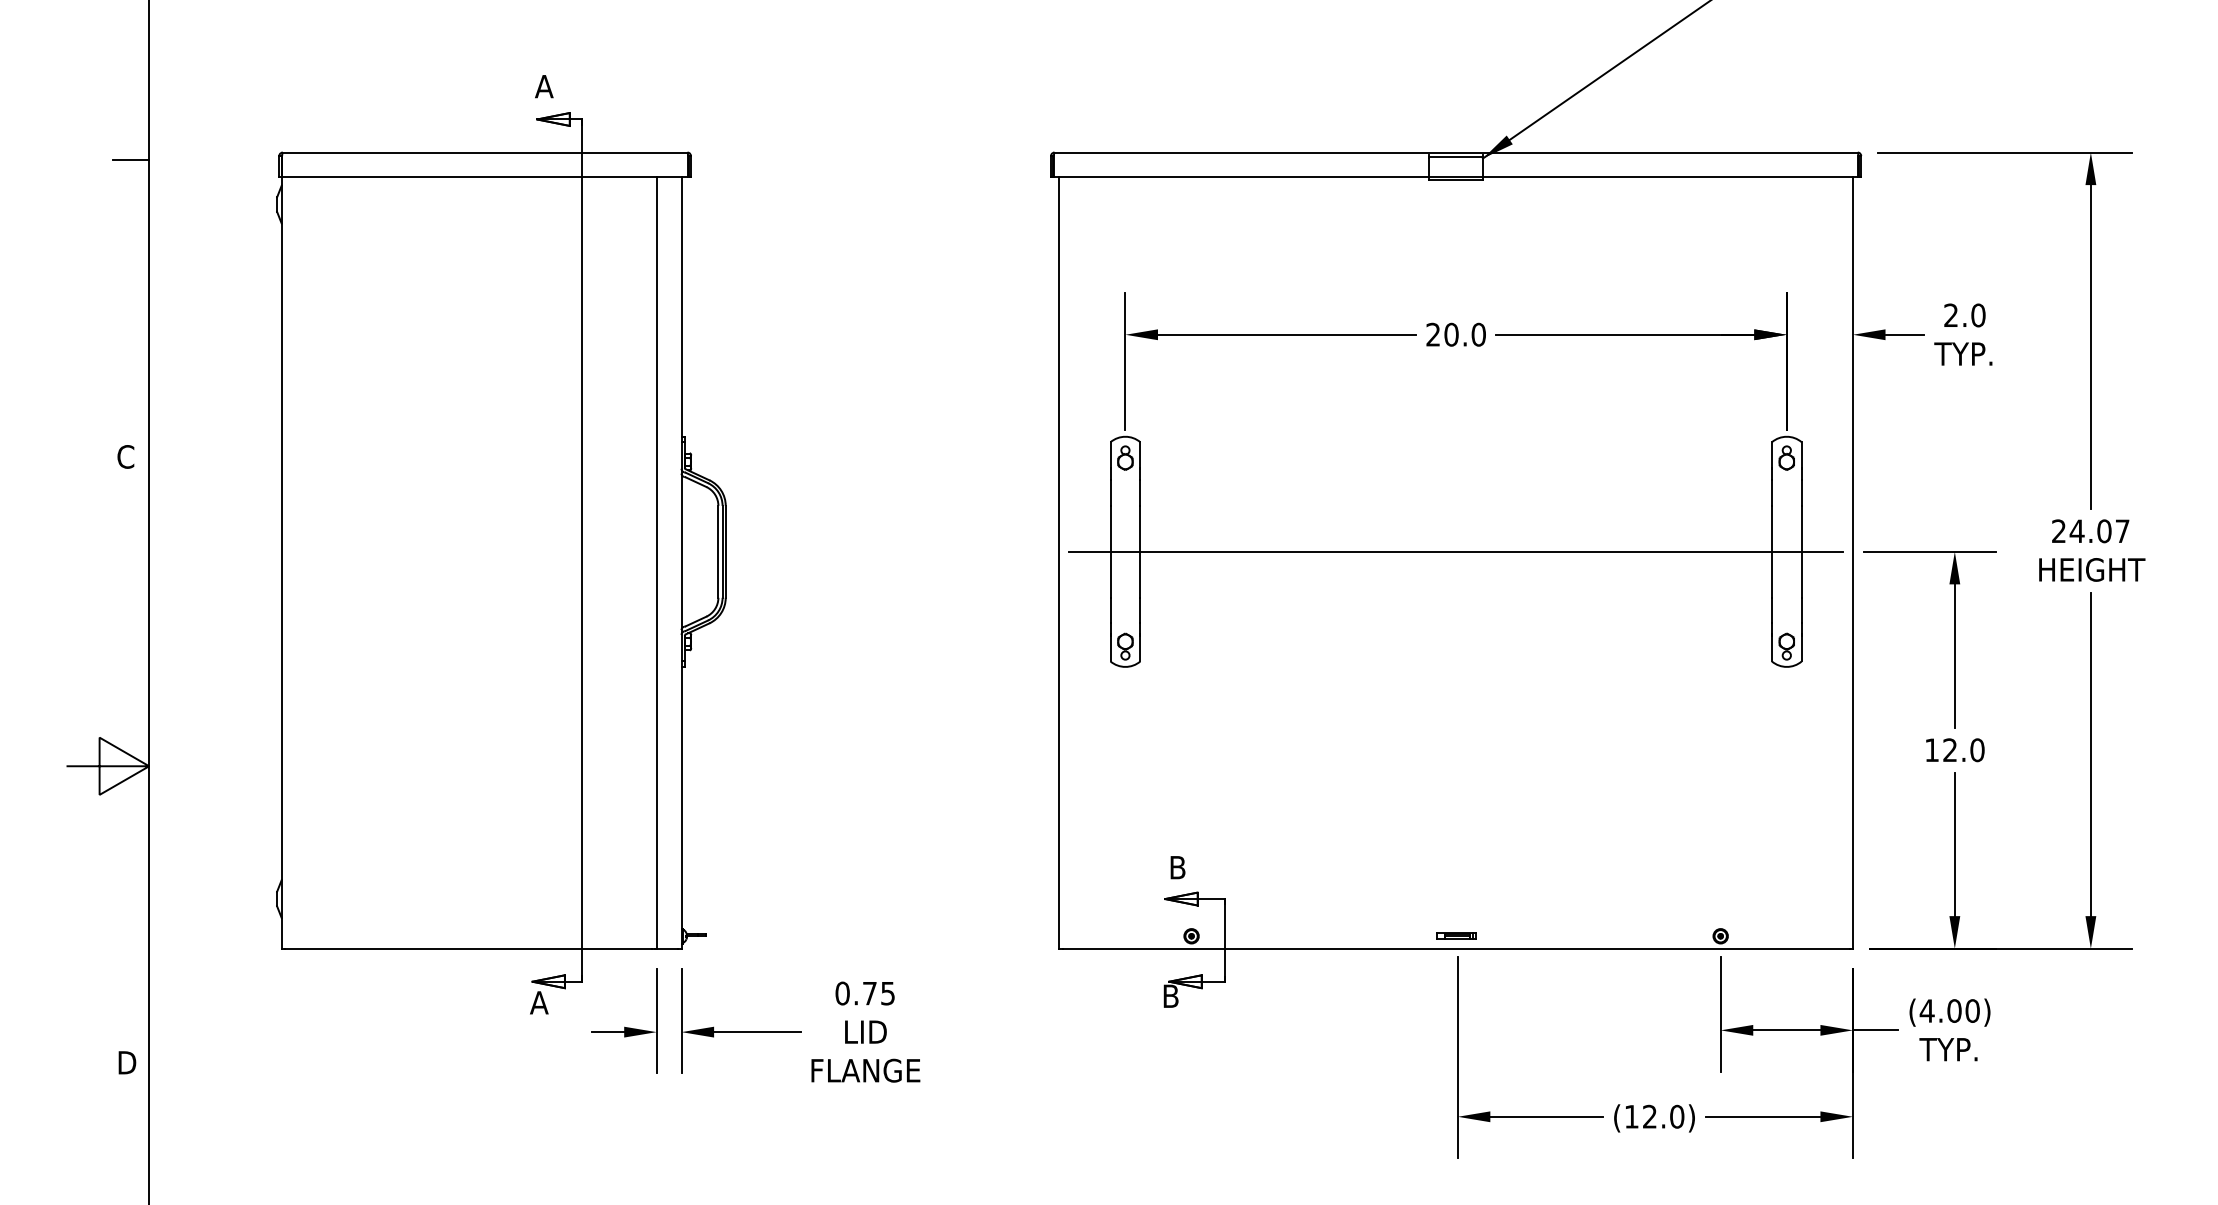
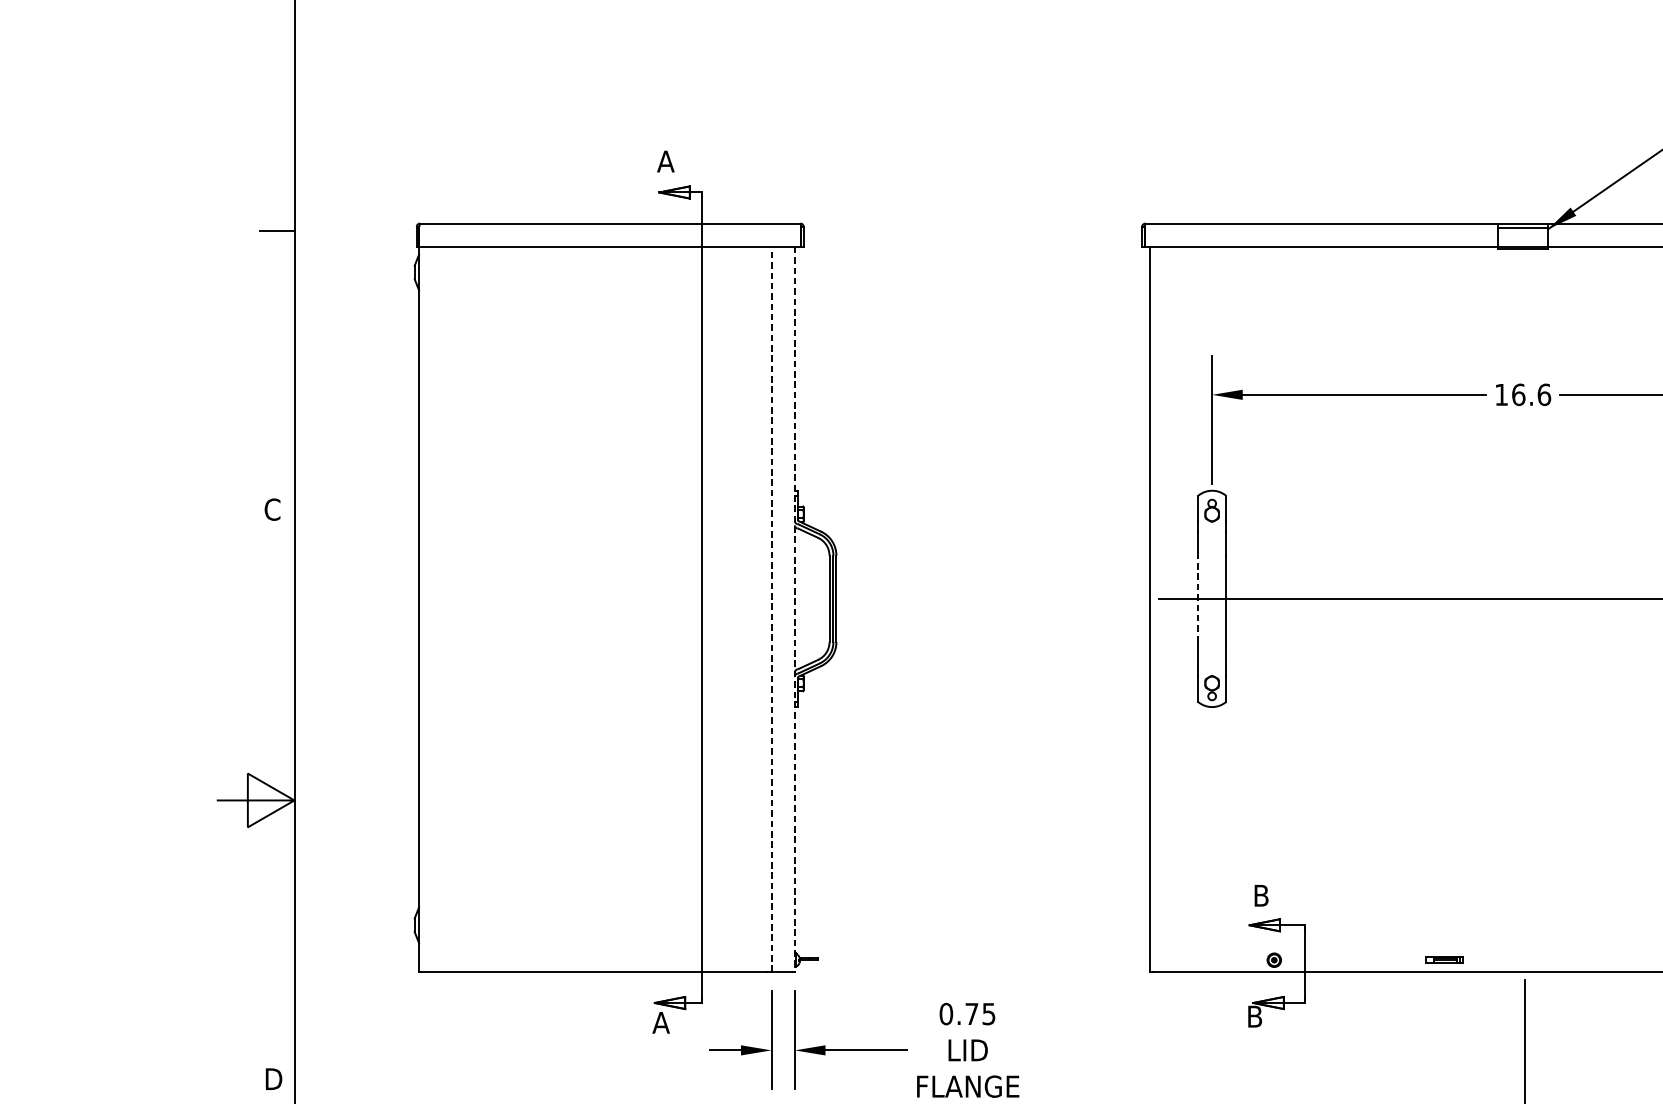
text: (1456, 334) -> (1523, 394), 20.0 -> 16.6
line: (1110, 551) -> (1198, 598), solid -> dashed
line: (656, 563) -> (771, 609), solid -> dashed
line: (681, 563) -> (794, 609), solid -> dashed
part: (1456, 935) -> (1444, 959), moved

